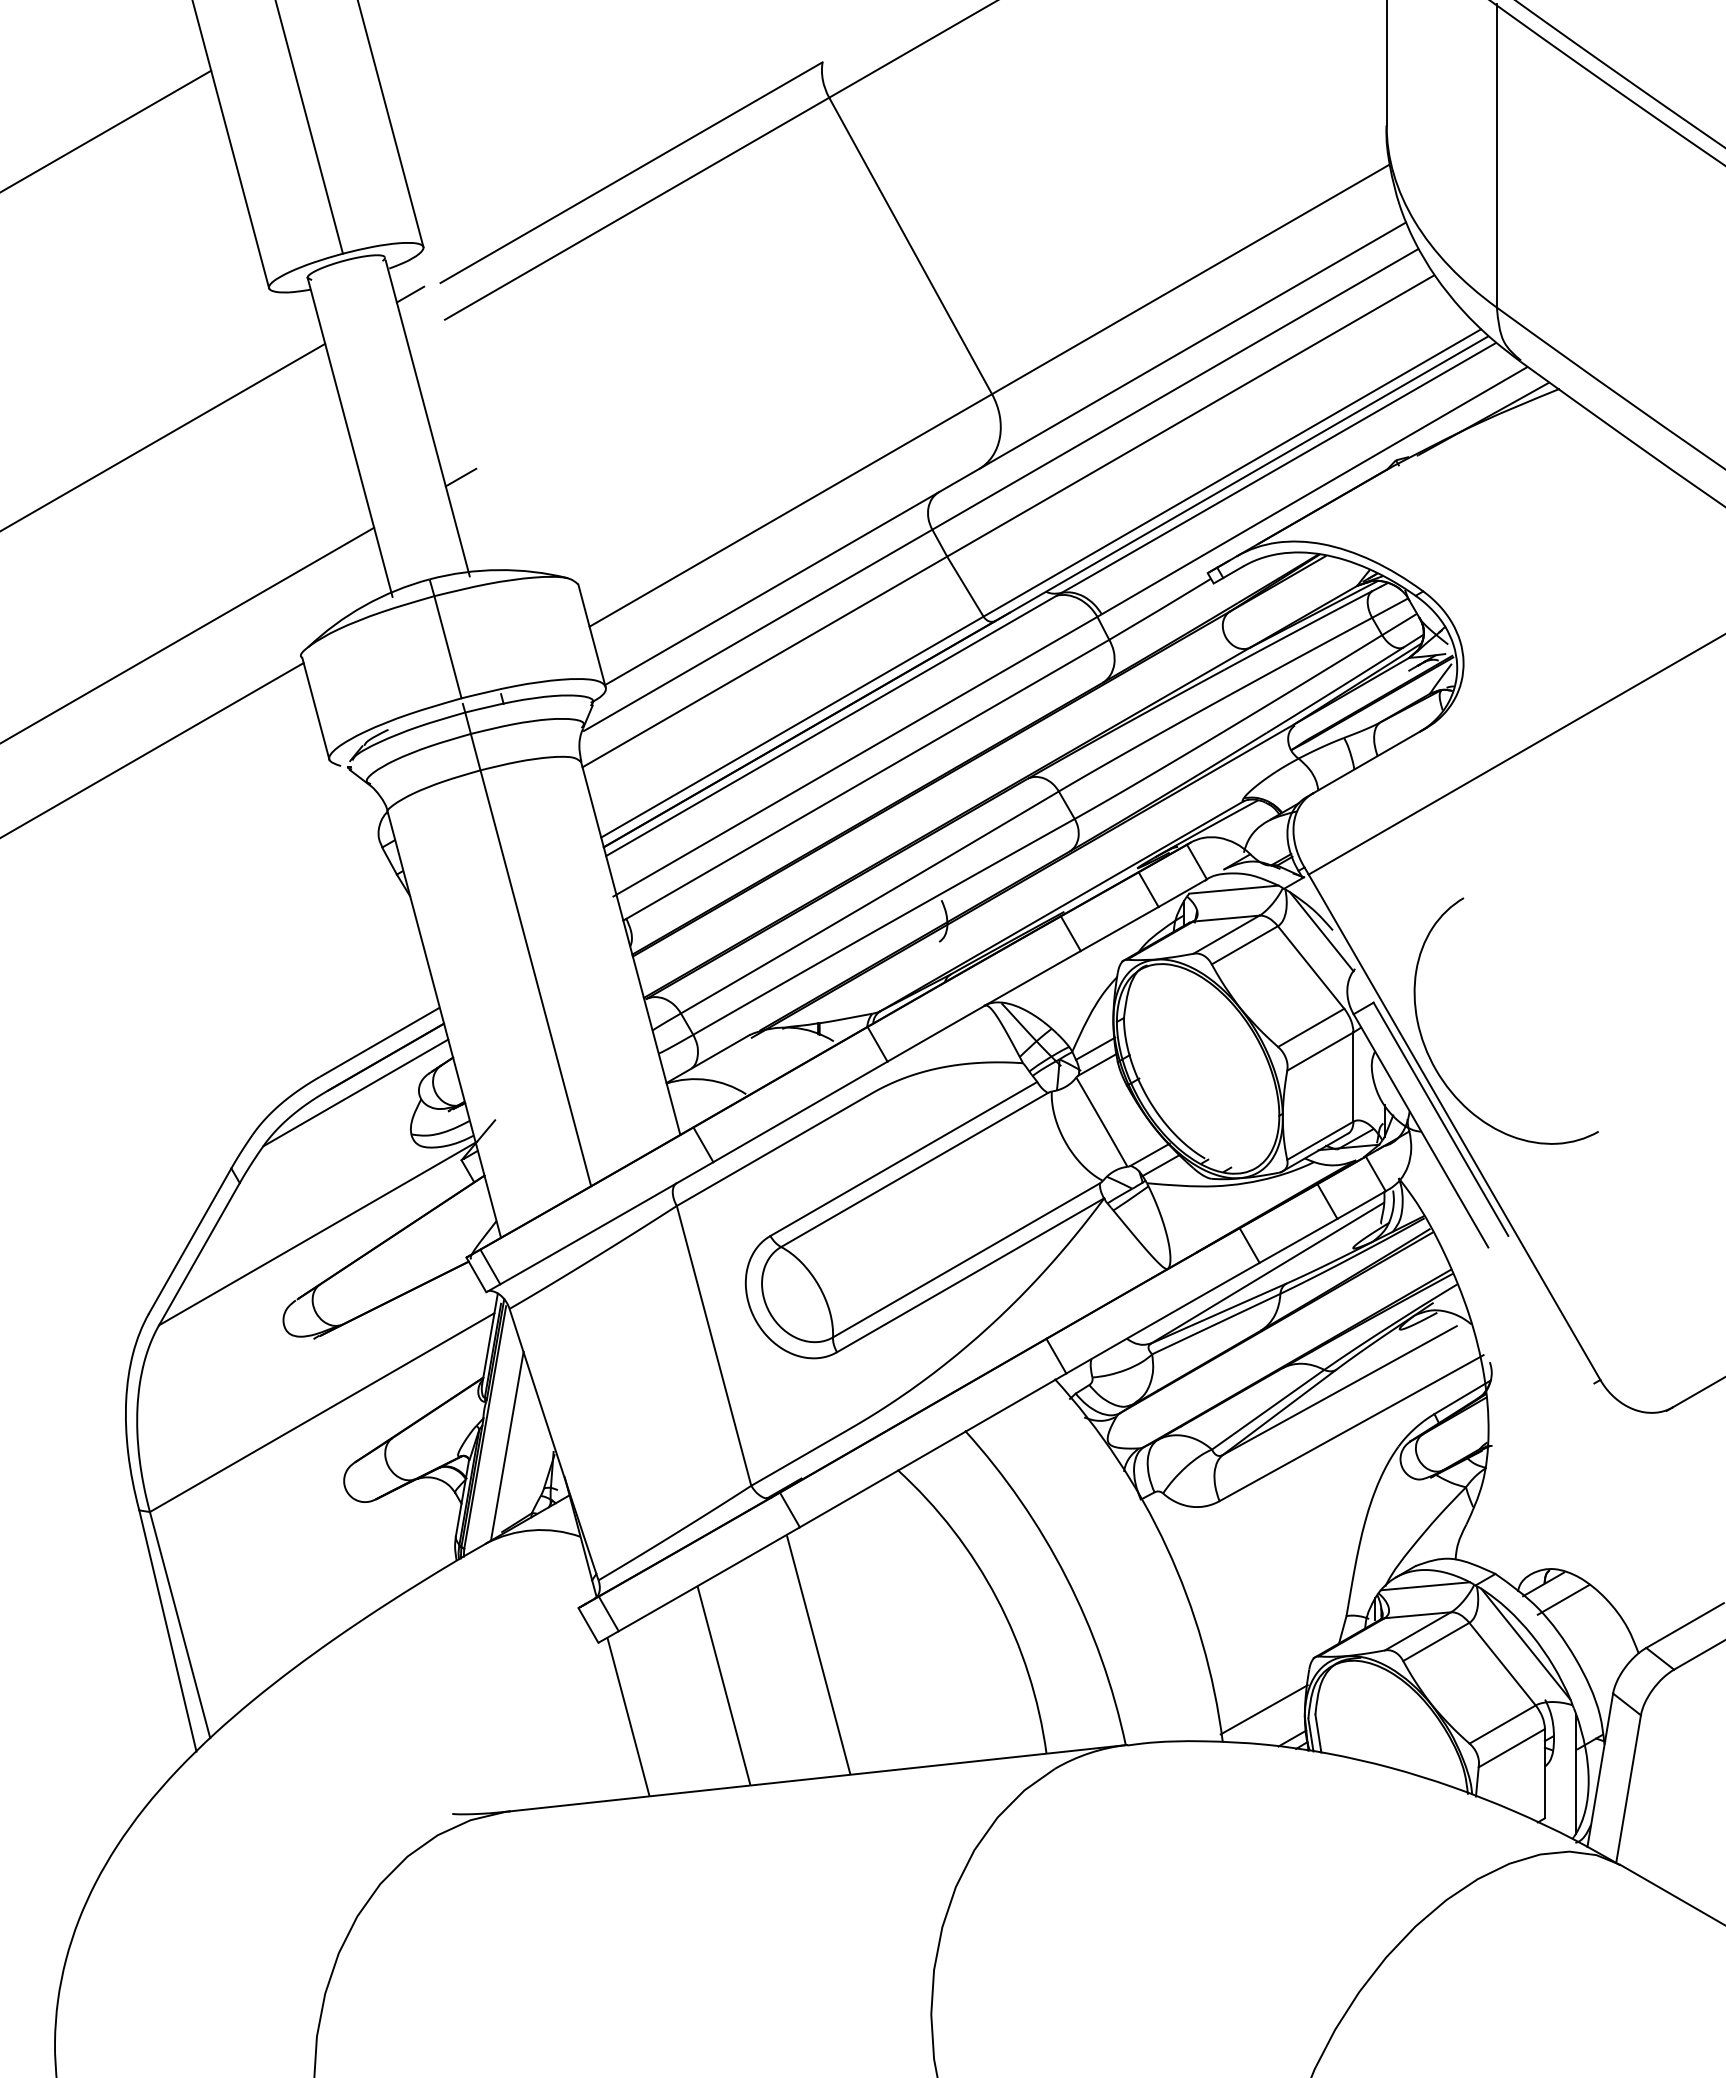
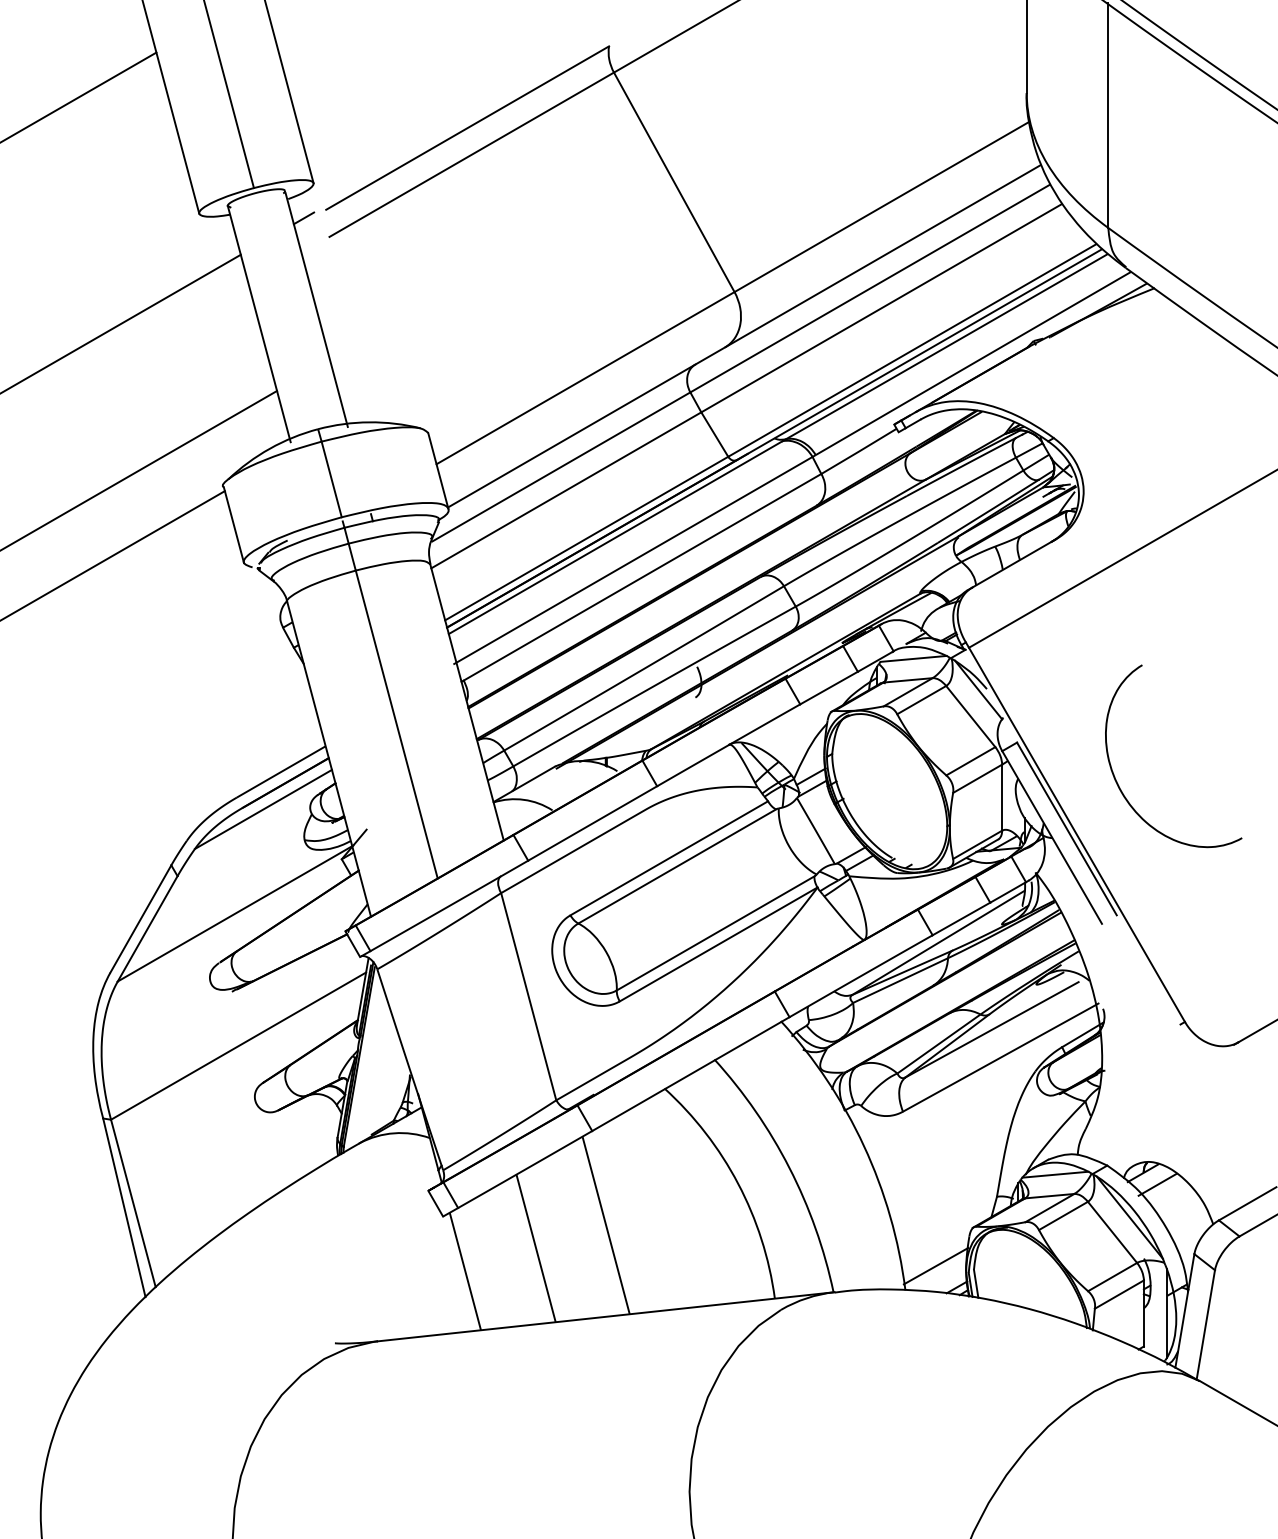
line: (460, 477) -> (340, 353), removed
curve: (1431, 1058) -> (1118, 783), moved
line: (506, 1445) -> (375, 1070), removed

